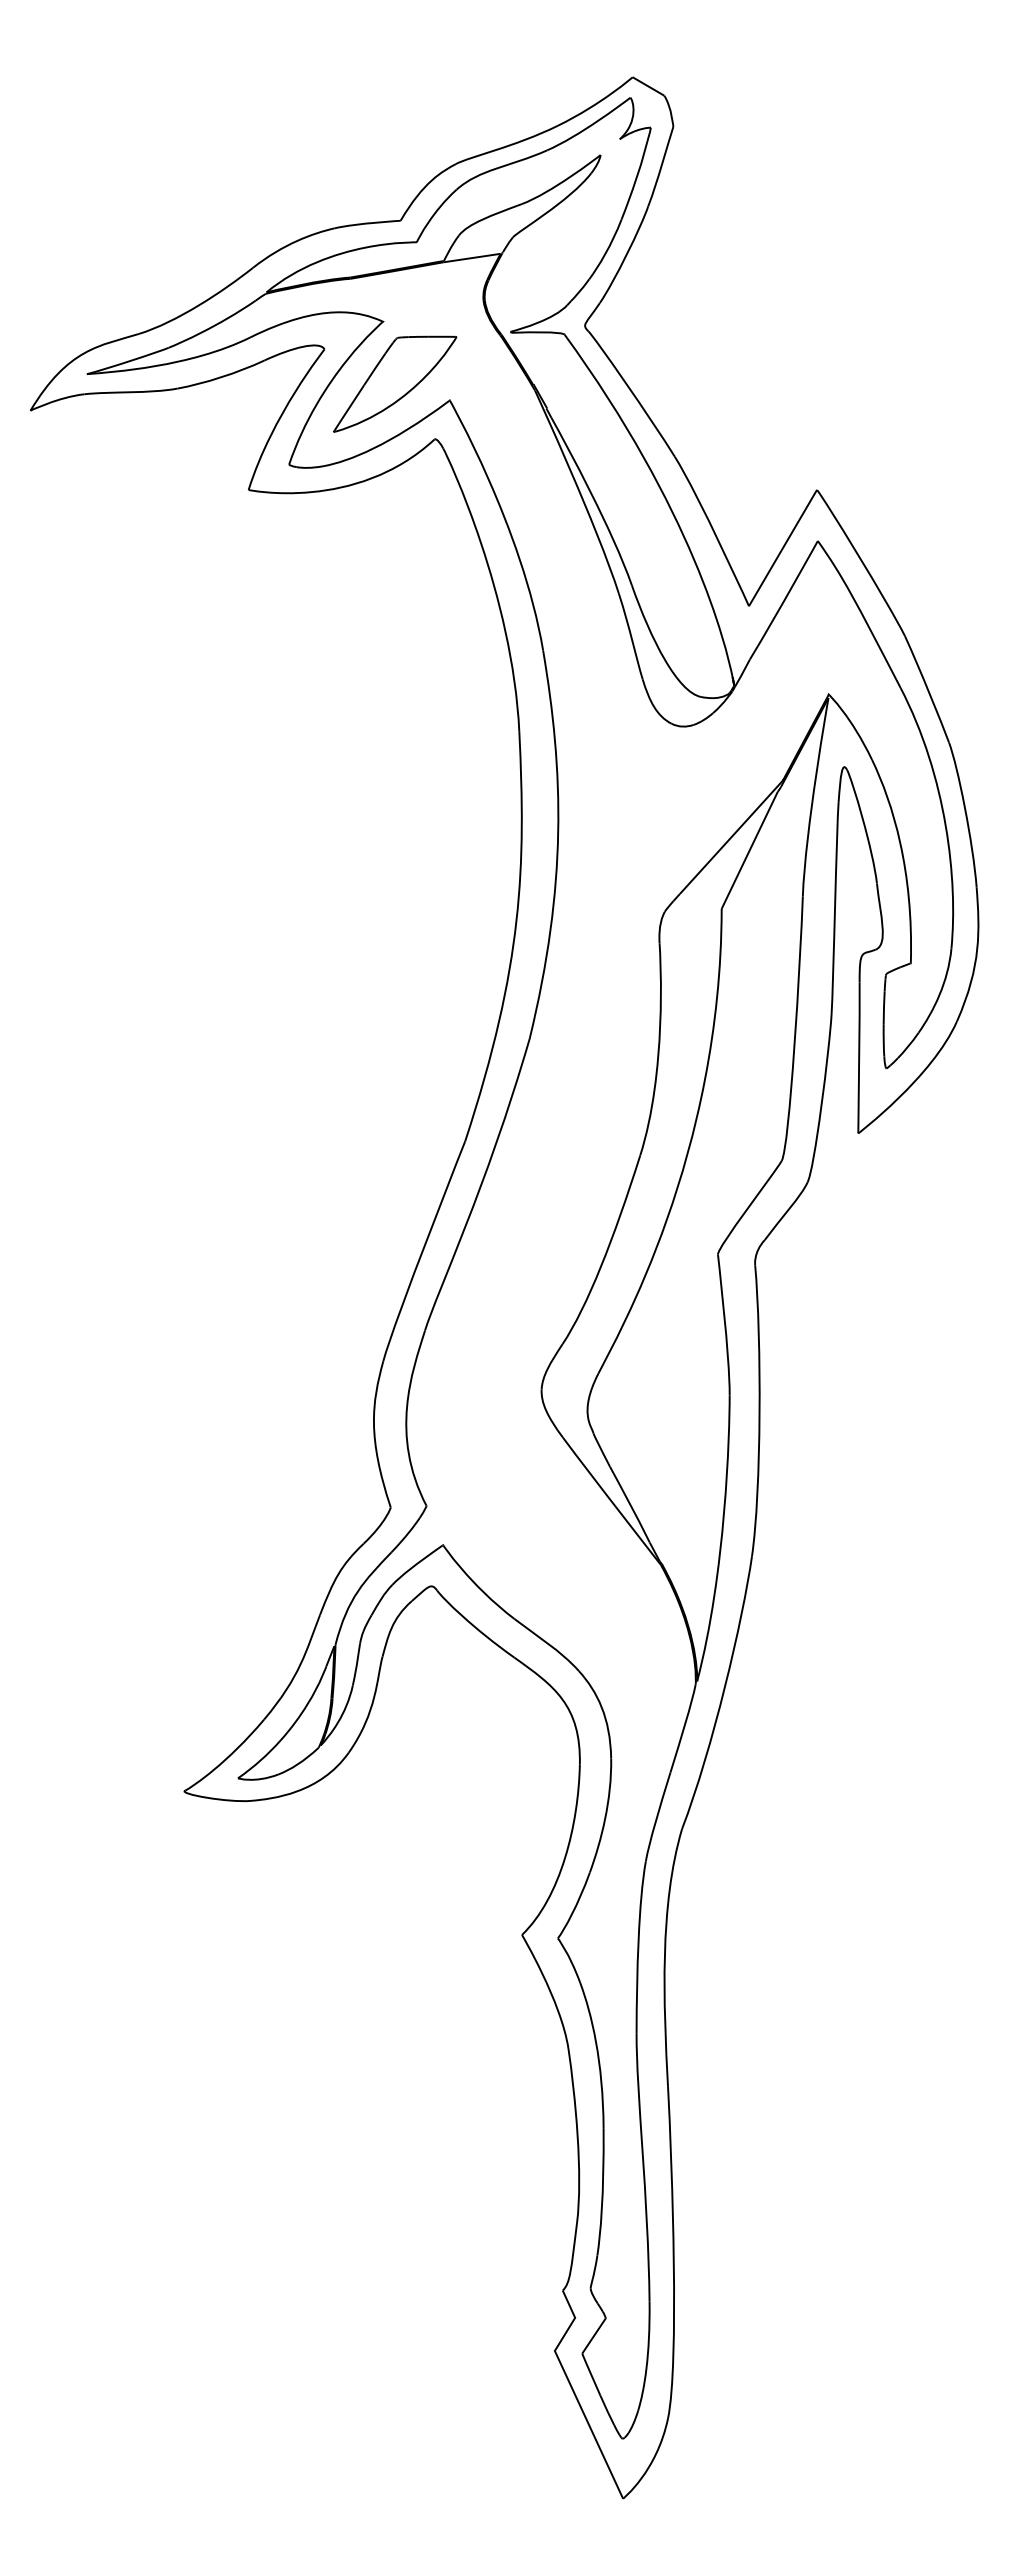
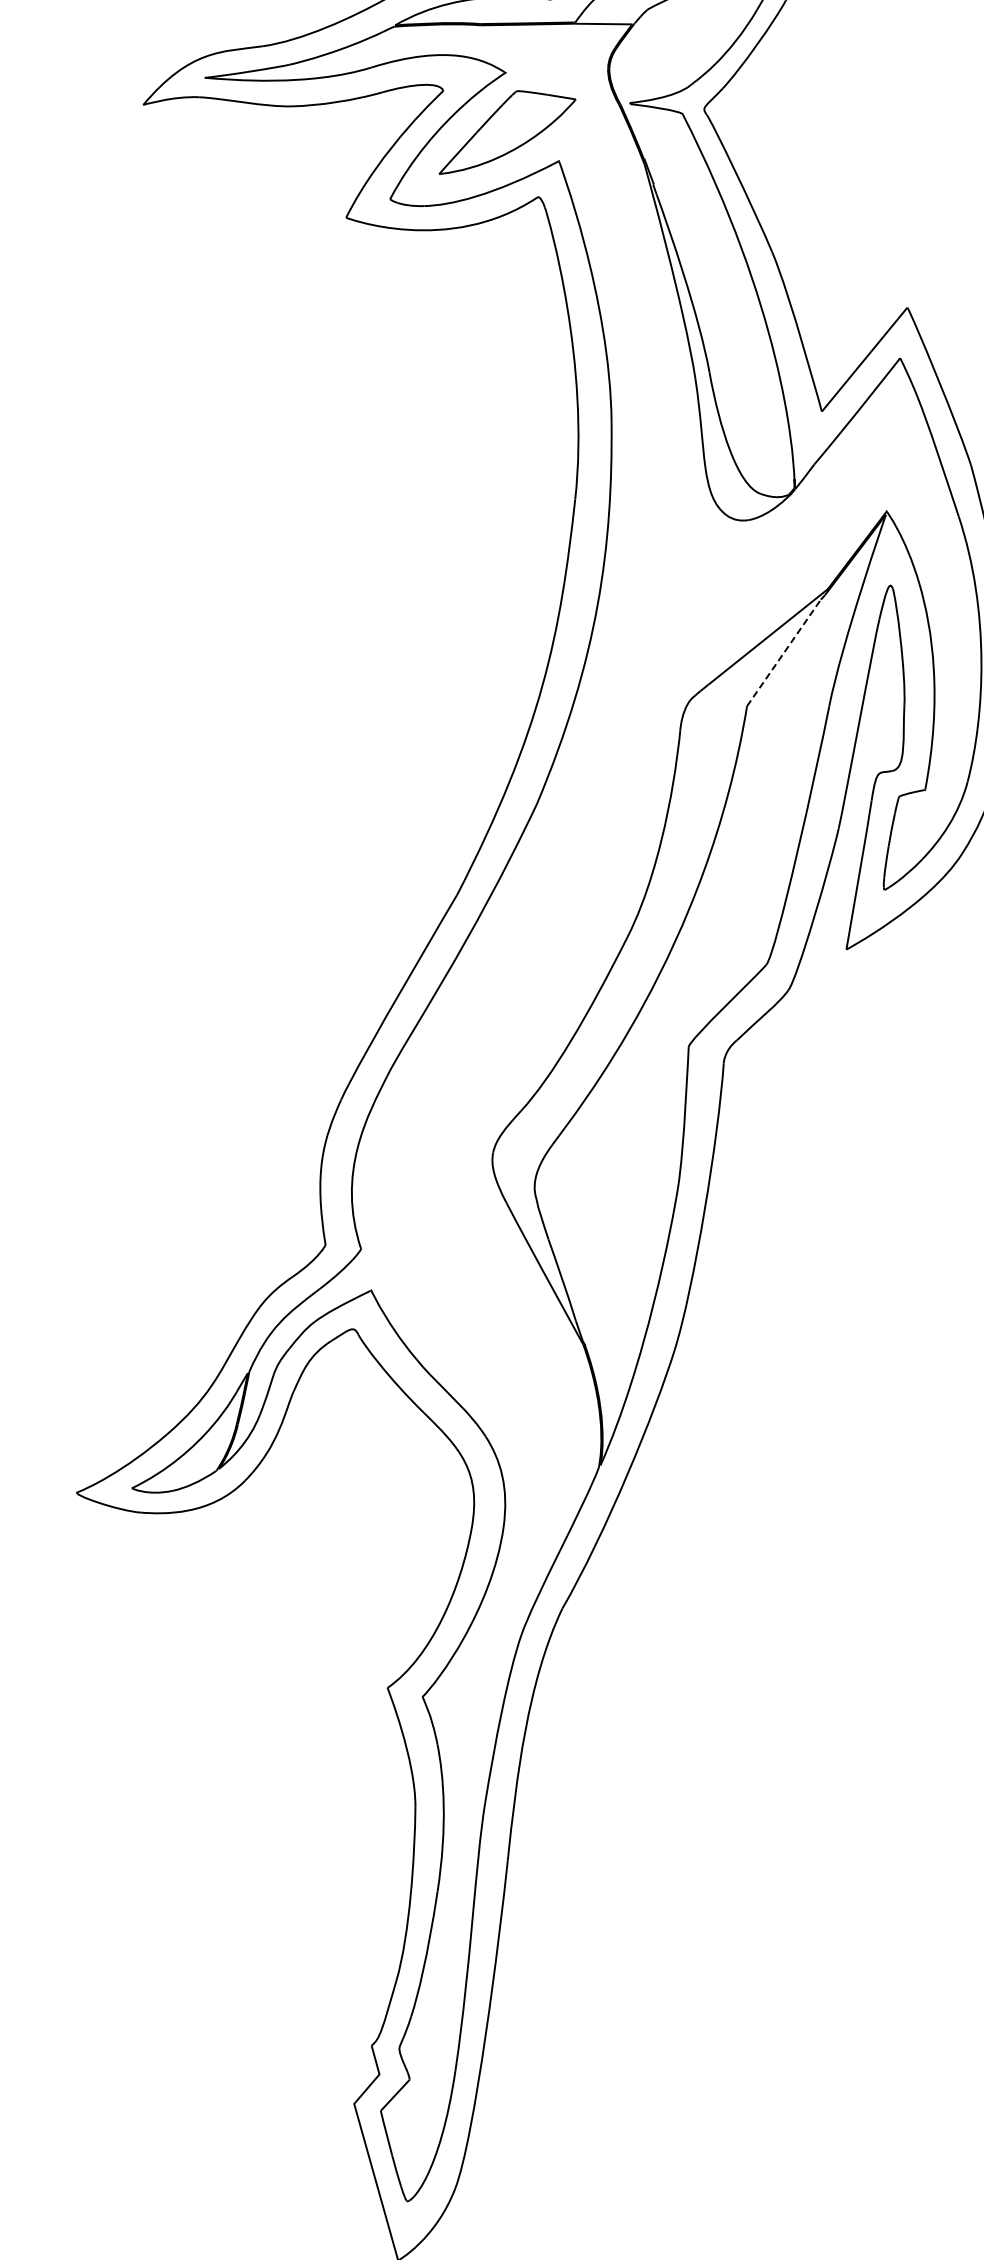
line: (749, 850) -> (783, 652), solid -> dashed

